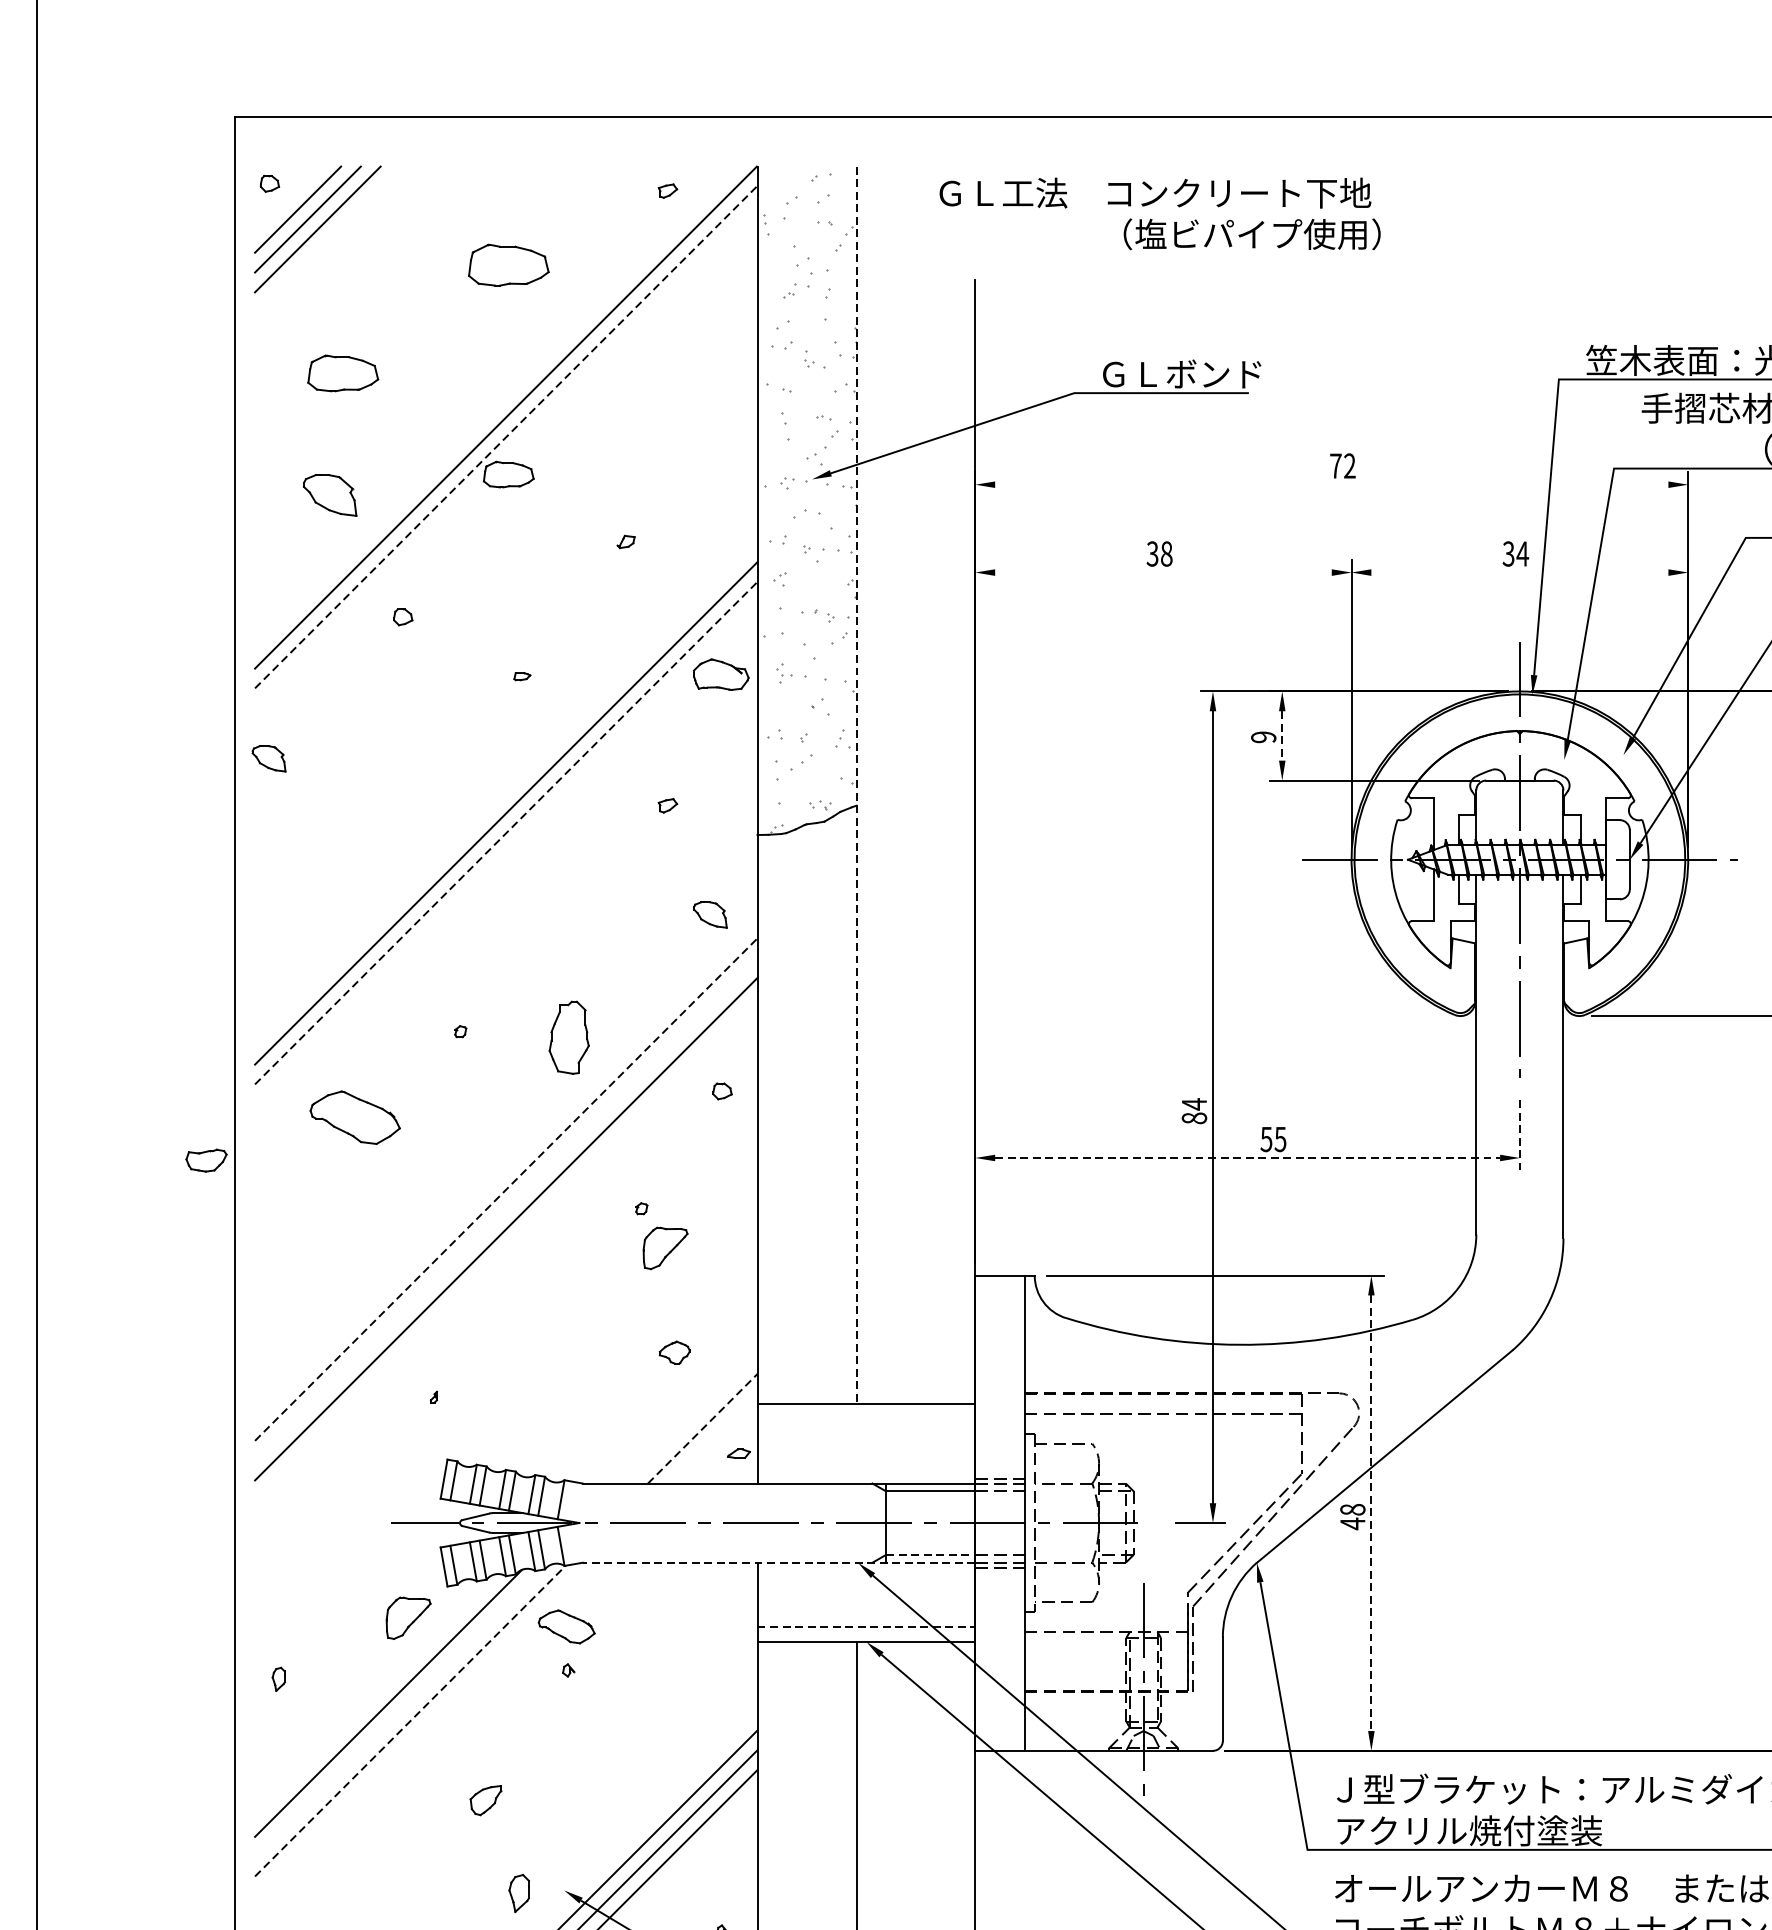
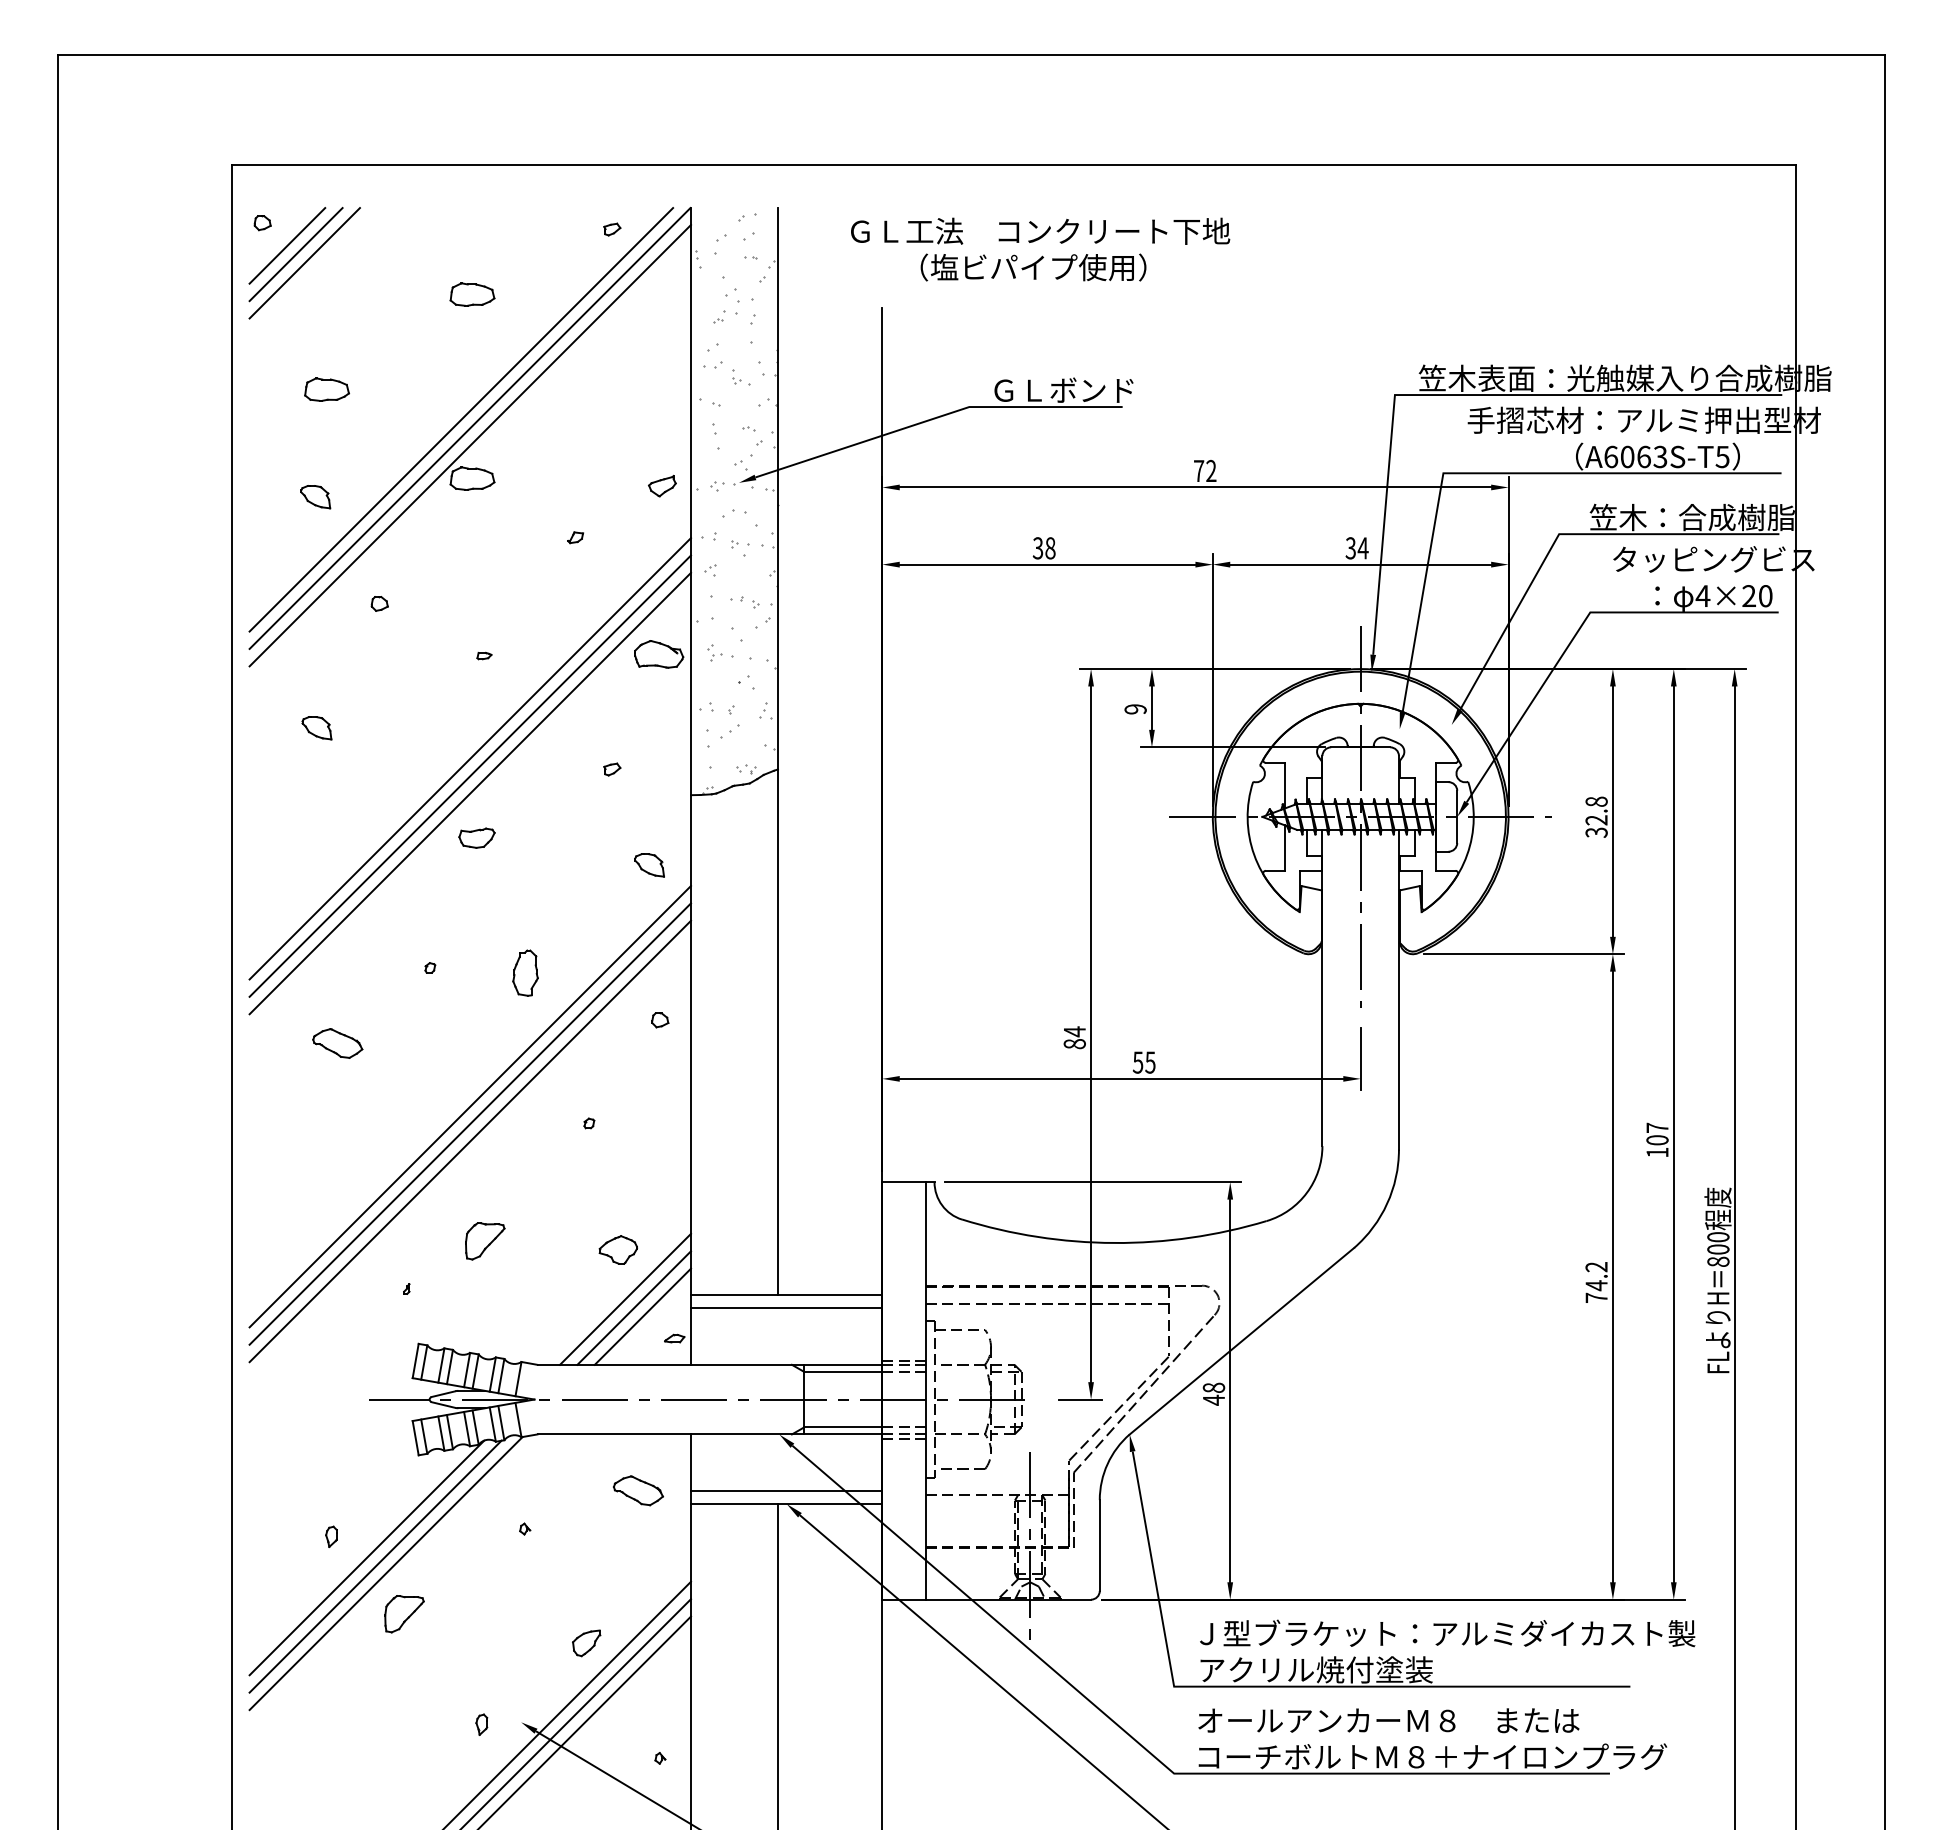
text: (1252, 234) -> (1033, 267), moved
part: (508, 265) -> (472, 294), size x0.62
part: (342, 373) -> (326, 389), size x0.71
line: (496, 407) -> (461, 419), added
line: (506, 436) -> (470, 445), dashed -> solid
part: (725, 482) -> (662, 485), added
line: (1331, 484) -> (1195, 487), added
part: (330, 496) -> (315, 497), size x0.62
line: (1163, 572) -> (1047, 564), added
line: (1519, 572) -> (1360, 564), added
line: (1281, 736) -> (1151, 708), dashed -> solid
part: (268, 759) -> (316, 728), moved
line: (855, 785) -> (777, 751), dashed -> solid
line: (506, 793) -> (470, 758), added
line: (506, 833) -> (470, 793), dashed -> solid
part: (569, 1036) -> (525, 972), size x0.71
part: (355, 1117) -> (337, 1043), size x0.62
line: (1519, 1134) -> (1360, 1058), dashed -> solid
line: (1247, 1157) -> (1121, 1078), dashed -> solid
part: (205, 1159) -> (476, 837), moved
line: (506, 1189) -> (470, 1106), dashed -> solid
line: (506, 1208) -> (470, 1123), added
part: (665, 1248) -> (485, 1241), moved
part: (673, 1352) -> (617, 1249), size x1.43
line: (682, 1407) -> (625, 1298), added
line: (693, 1418) -> (634, 1307), added
line: (866, 1419) -> (786, 1308), added
line: (703, 1428) -> (643, 1316), dashed -> solid
line: (1371, 1513) -> (1230, 1391), dashed -> solid
line: (931, 1554) -> (843, 1427), dashed -> solid
line: (778, 1562) -> (709, 1434), dashed -> solid
part: (408, 1618) -> (404, 1614), moved
part: (566, 1626) -> (638, 1490), moved
line: (866, 1626) -> (786, 1490), dashed -> solid
part: (278, 1678) -> (331, 1536), moved
line: (398, 1713) -> (375, 1566), added
line: (410, 1721) -> (386, 1573), dashed -> solid
part: (486, 1800) -> (586, 1643), moved
part: (519, 1892) -> (481, 1724), size x0.62

